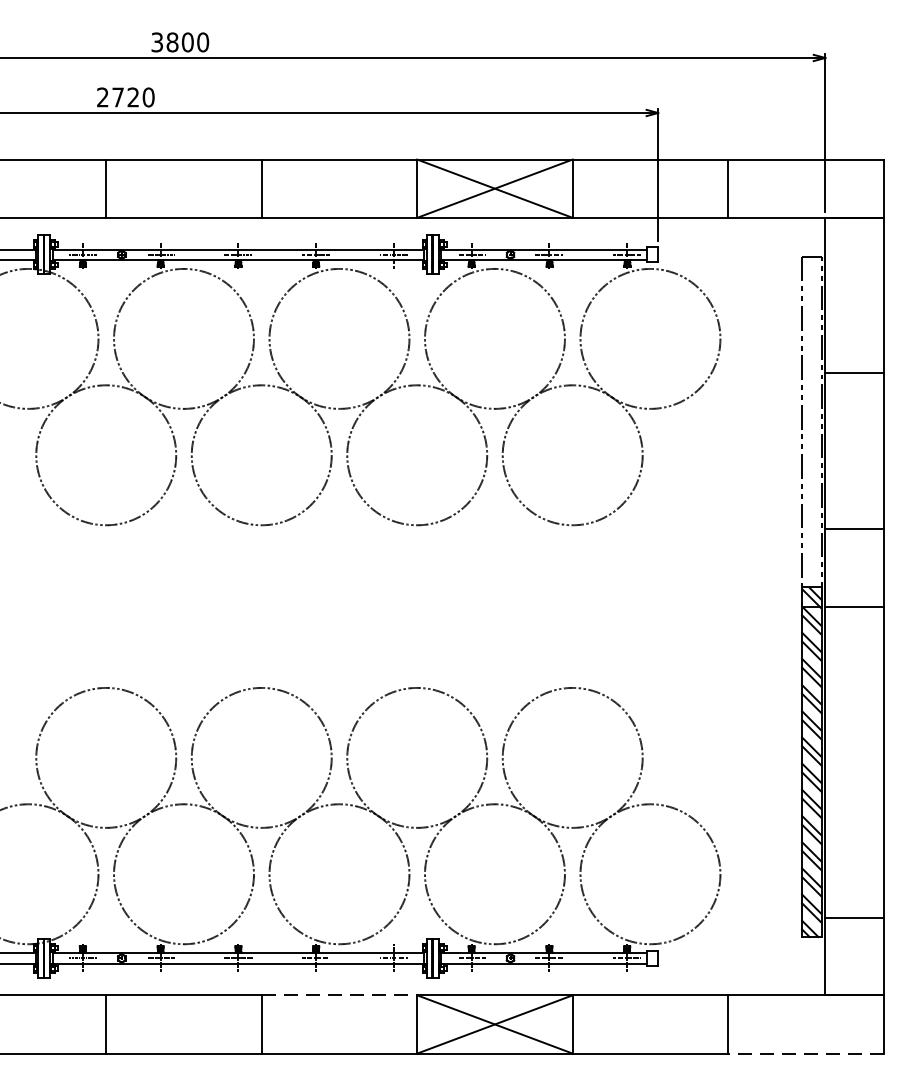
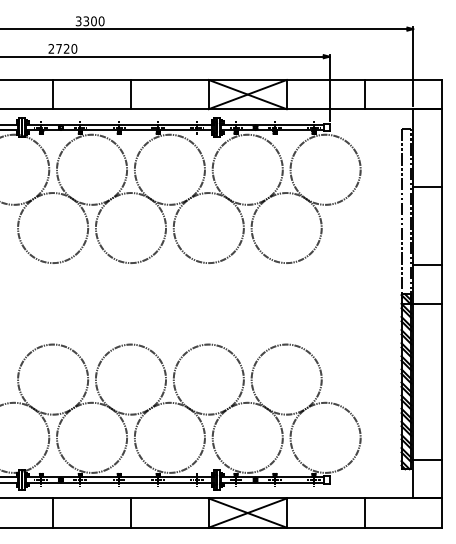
text: (172, 42) -> (86, 21), 3800 -> 3300
line: (338, 995) -> (169, 498), dashed -> solid
line: (805, 1053) -> (403, 527), dashed -> solid

